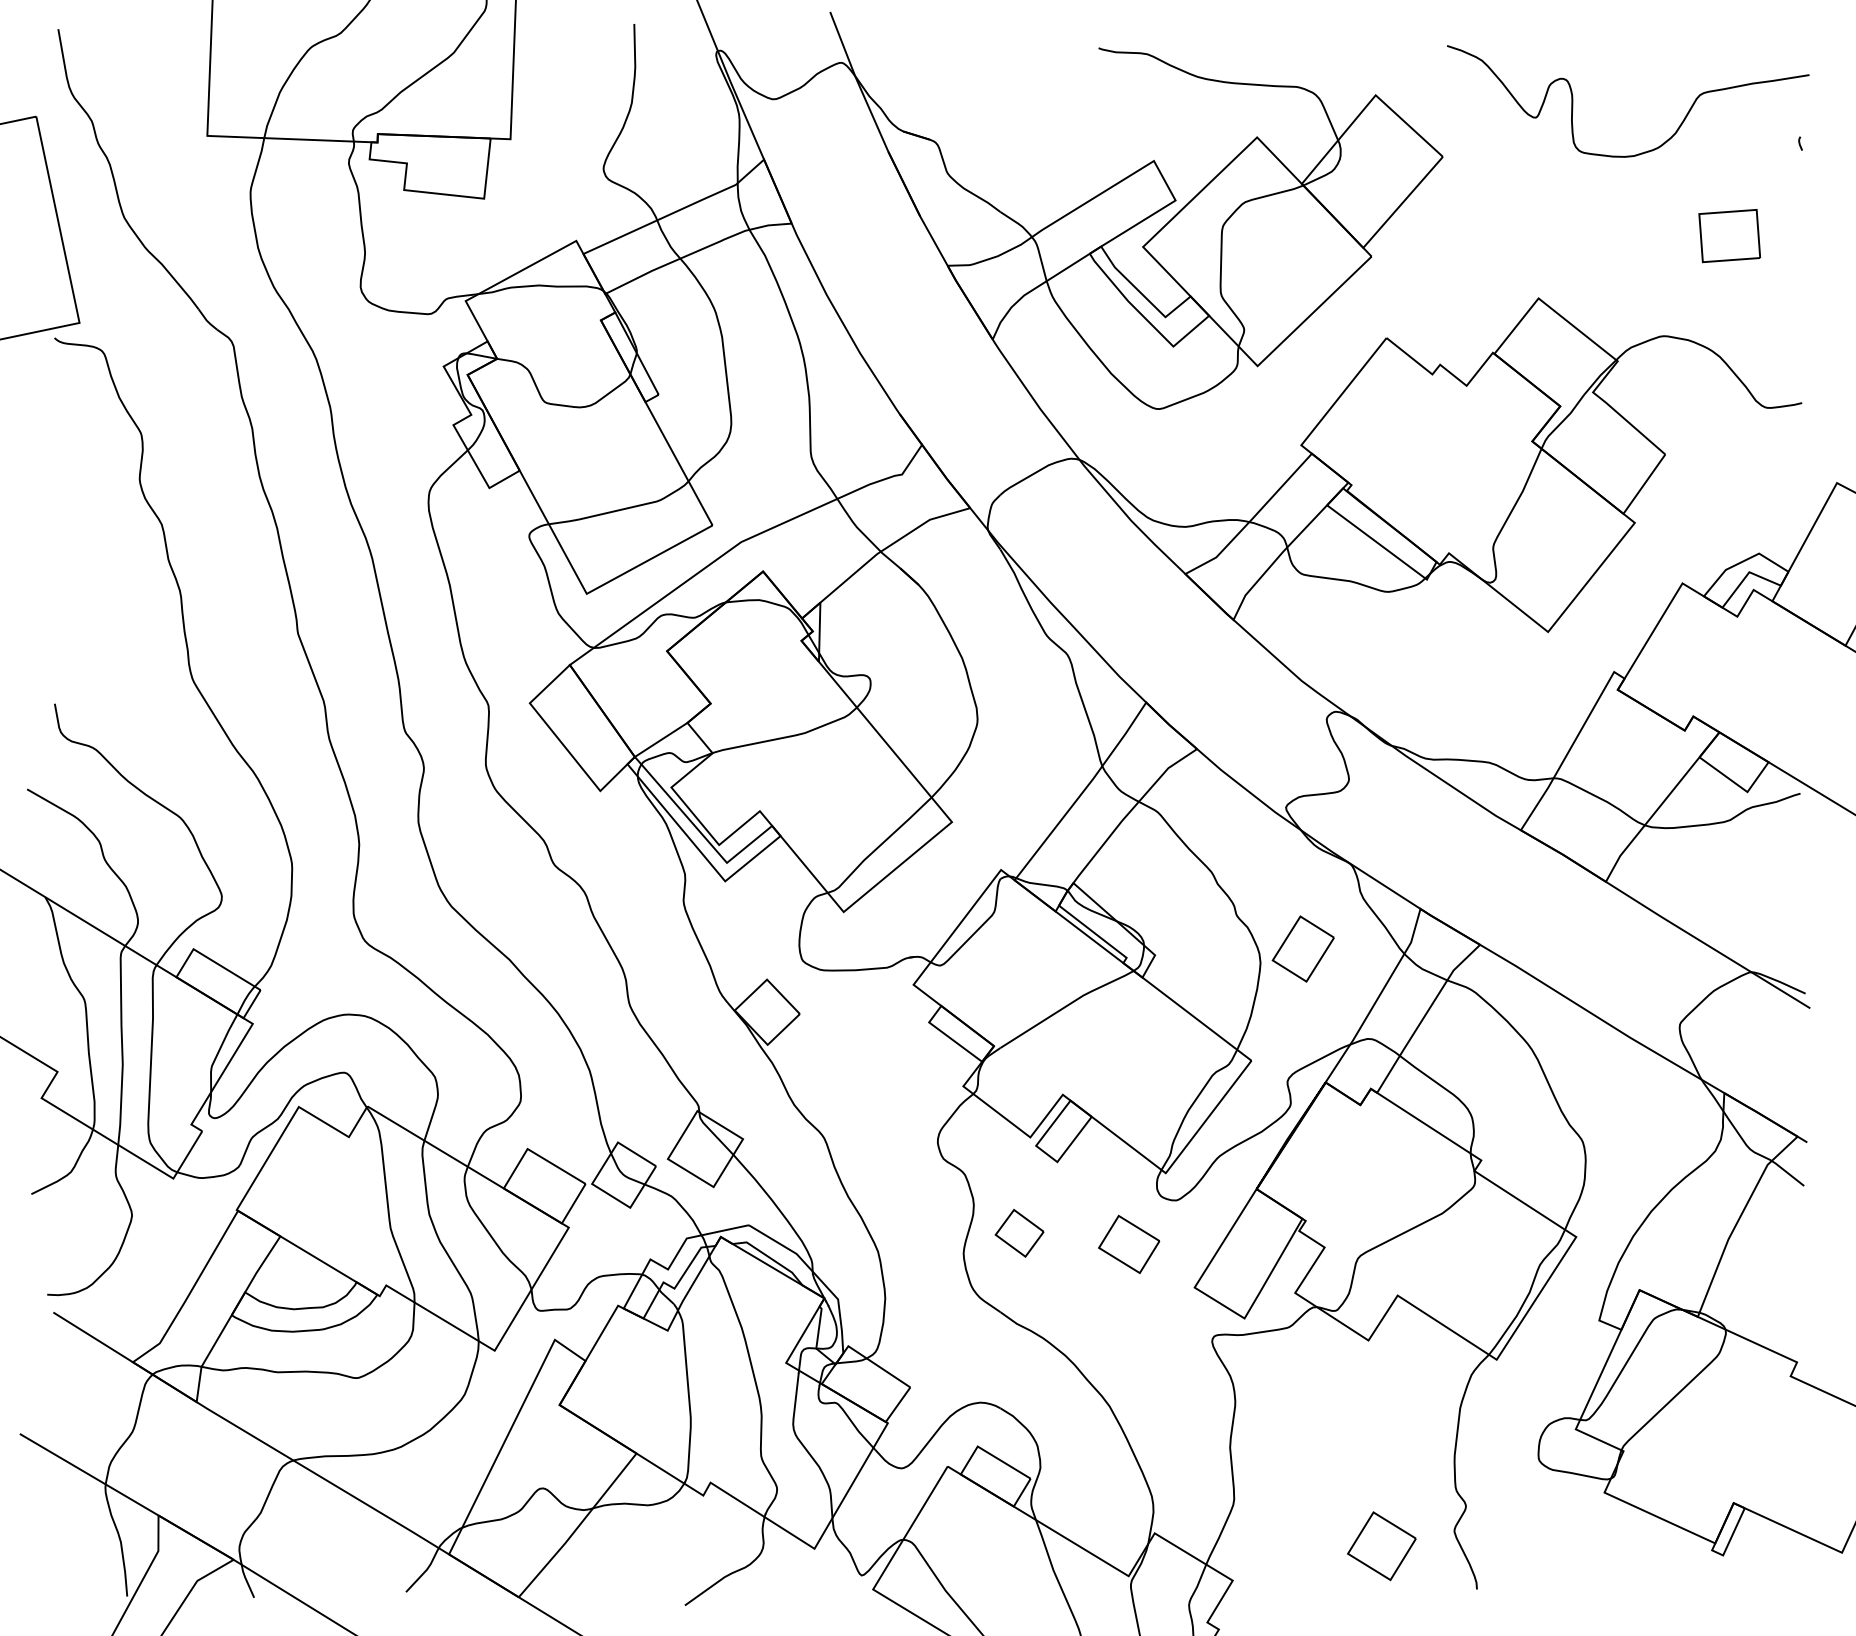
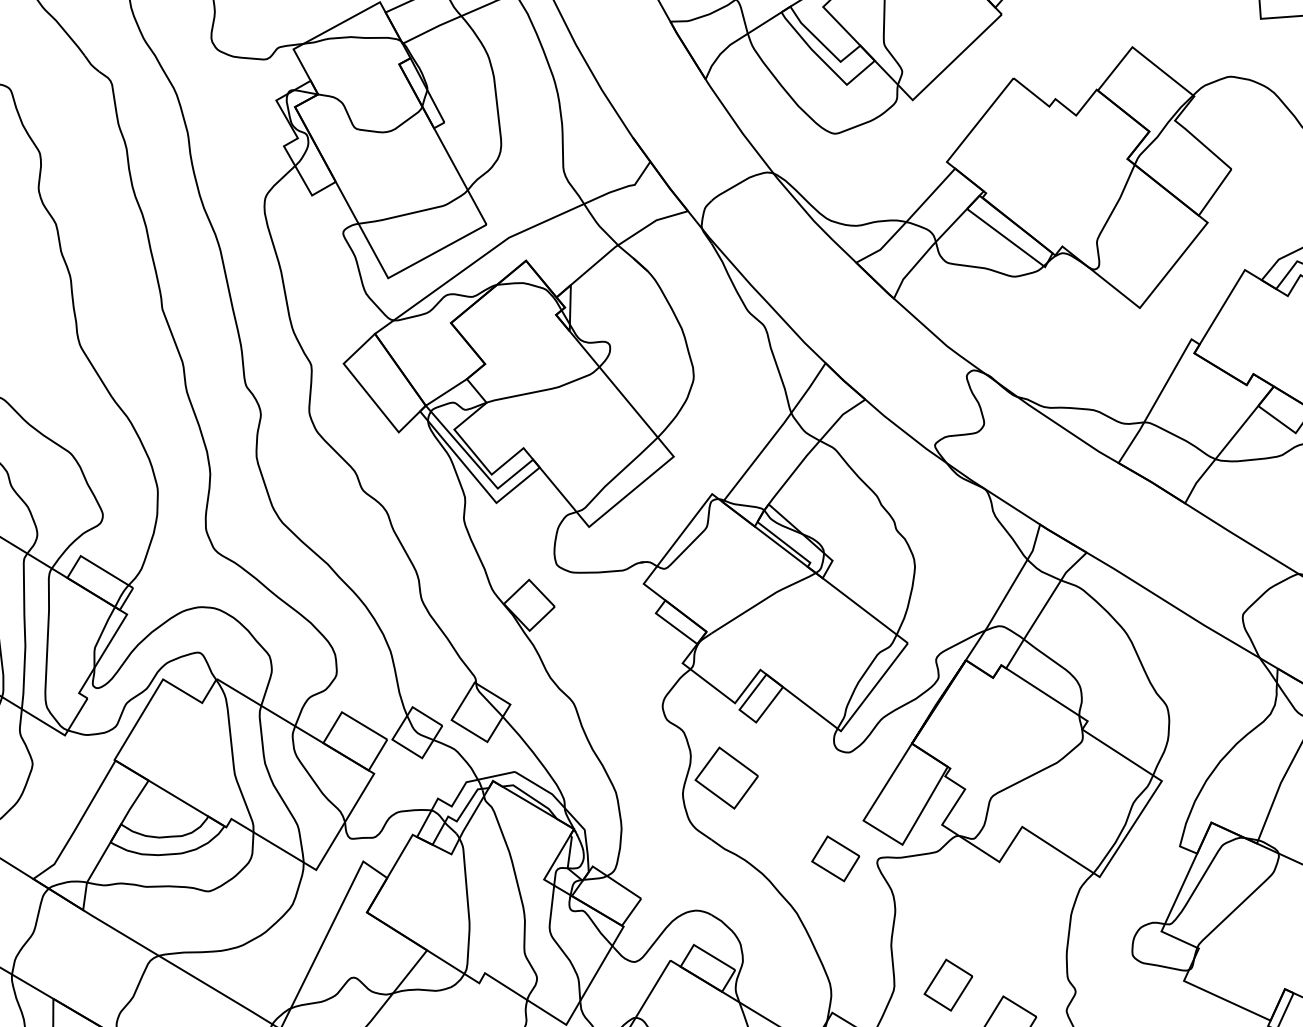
part: (1302, 948) -> (947, 984), moved
part: (1019, 1233) -> (726, 778), size x1.67
part: (1129, 1243) -> (836, 858), moved

